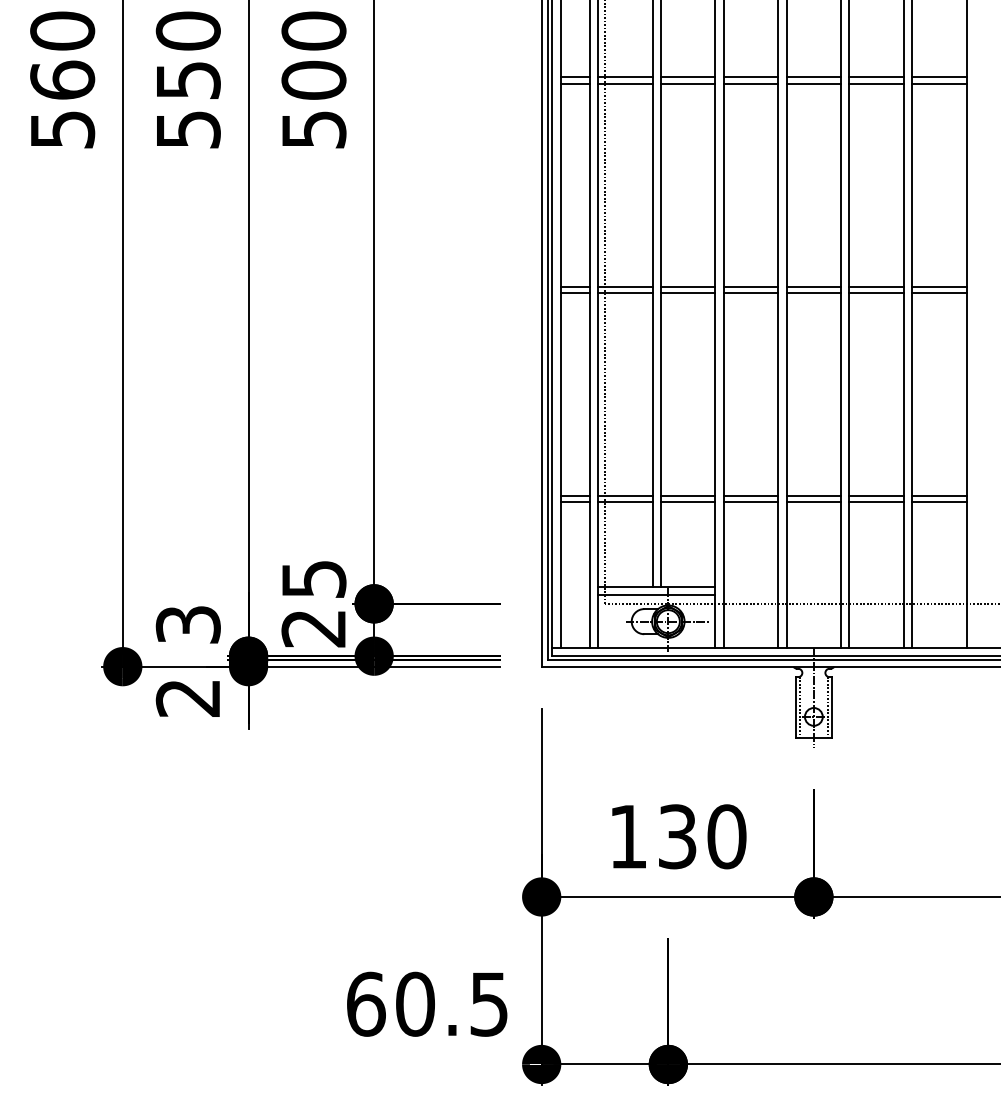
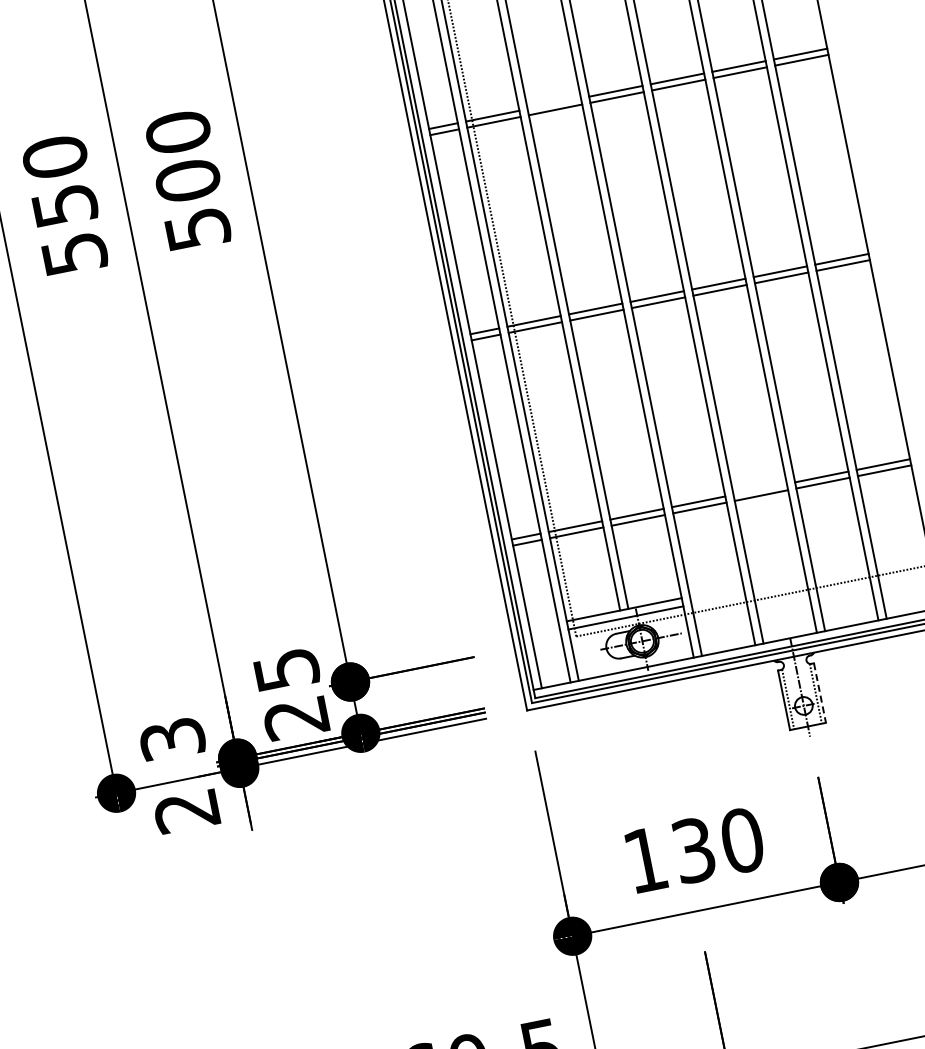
line: (688, 77) -> (554, 103), removed
line: (813, 496) -> (759, 489), removed
line: (832, 708) -> (820, 694), solid -> dashed

